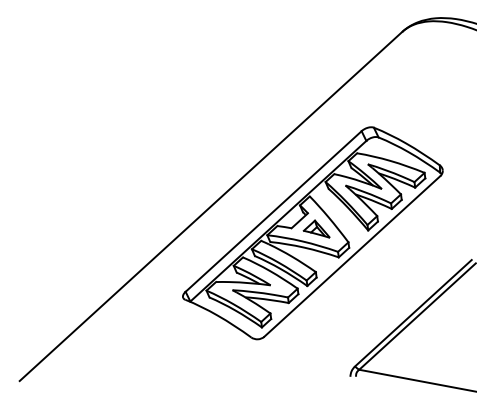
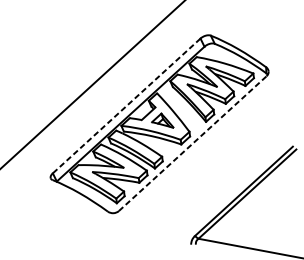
line: (273, 211) -> (126, 105), solid -> dashed
line: (352, 256) -> (192, 143), solid -> dashed

